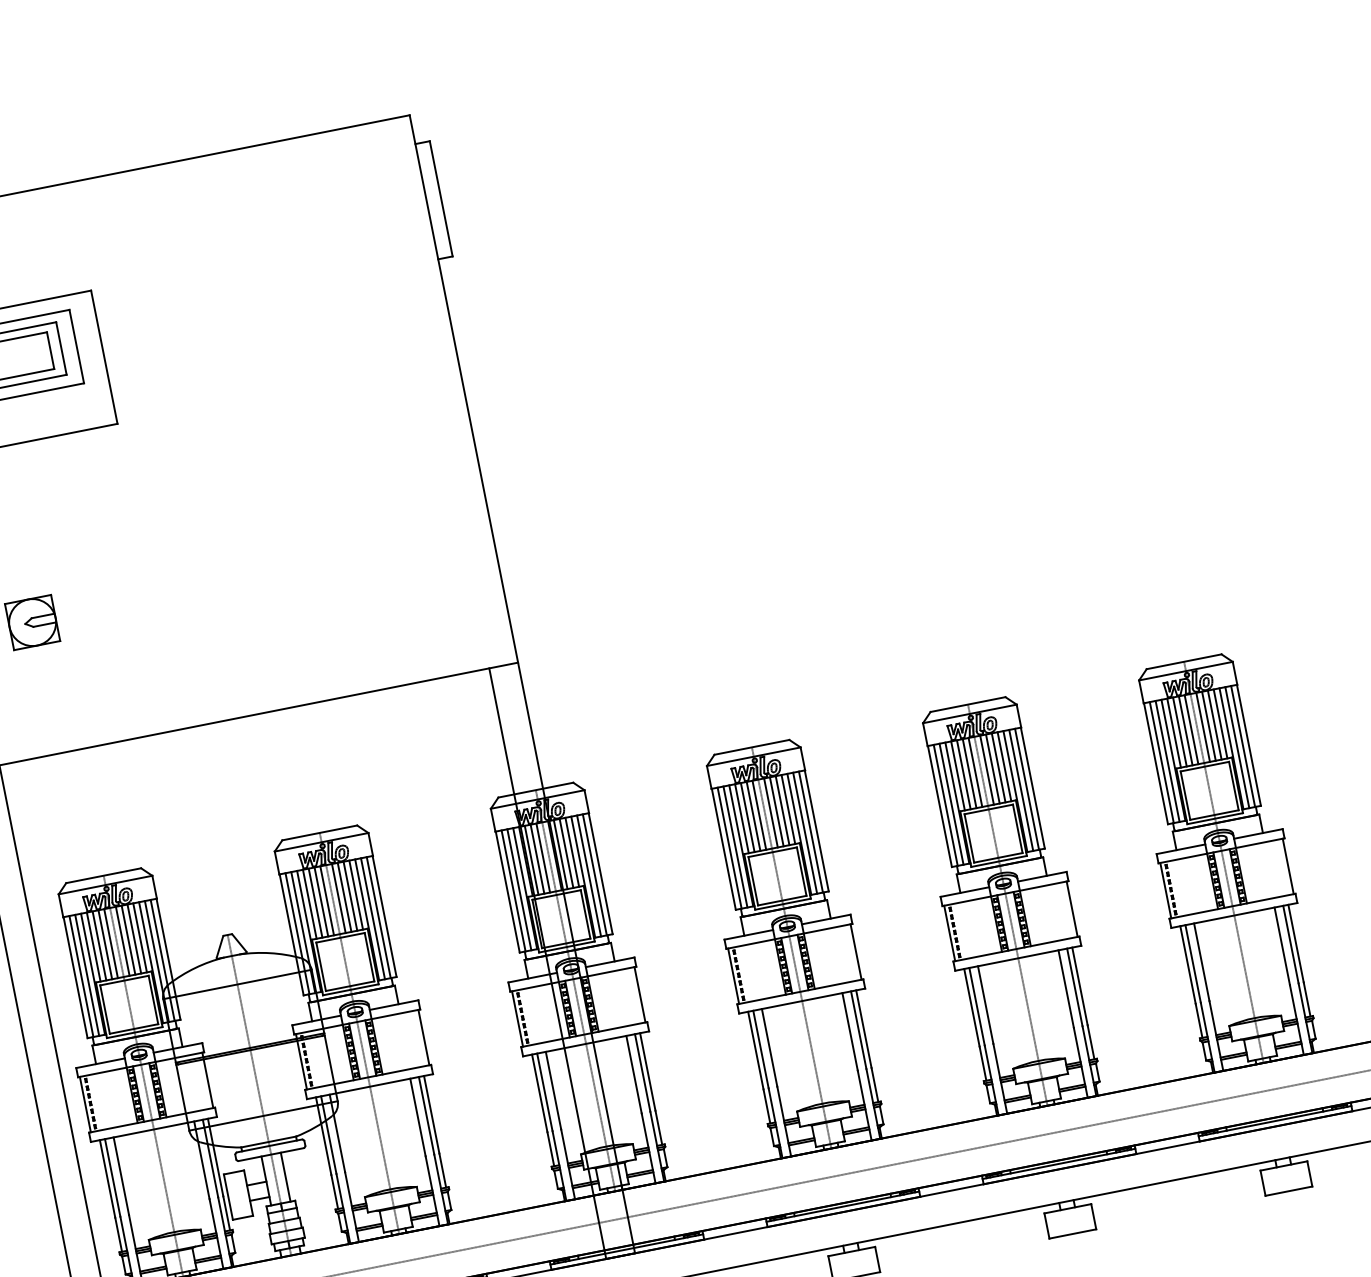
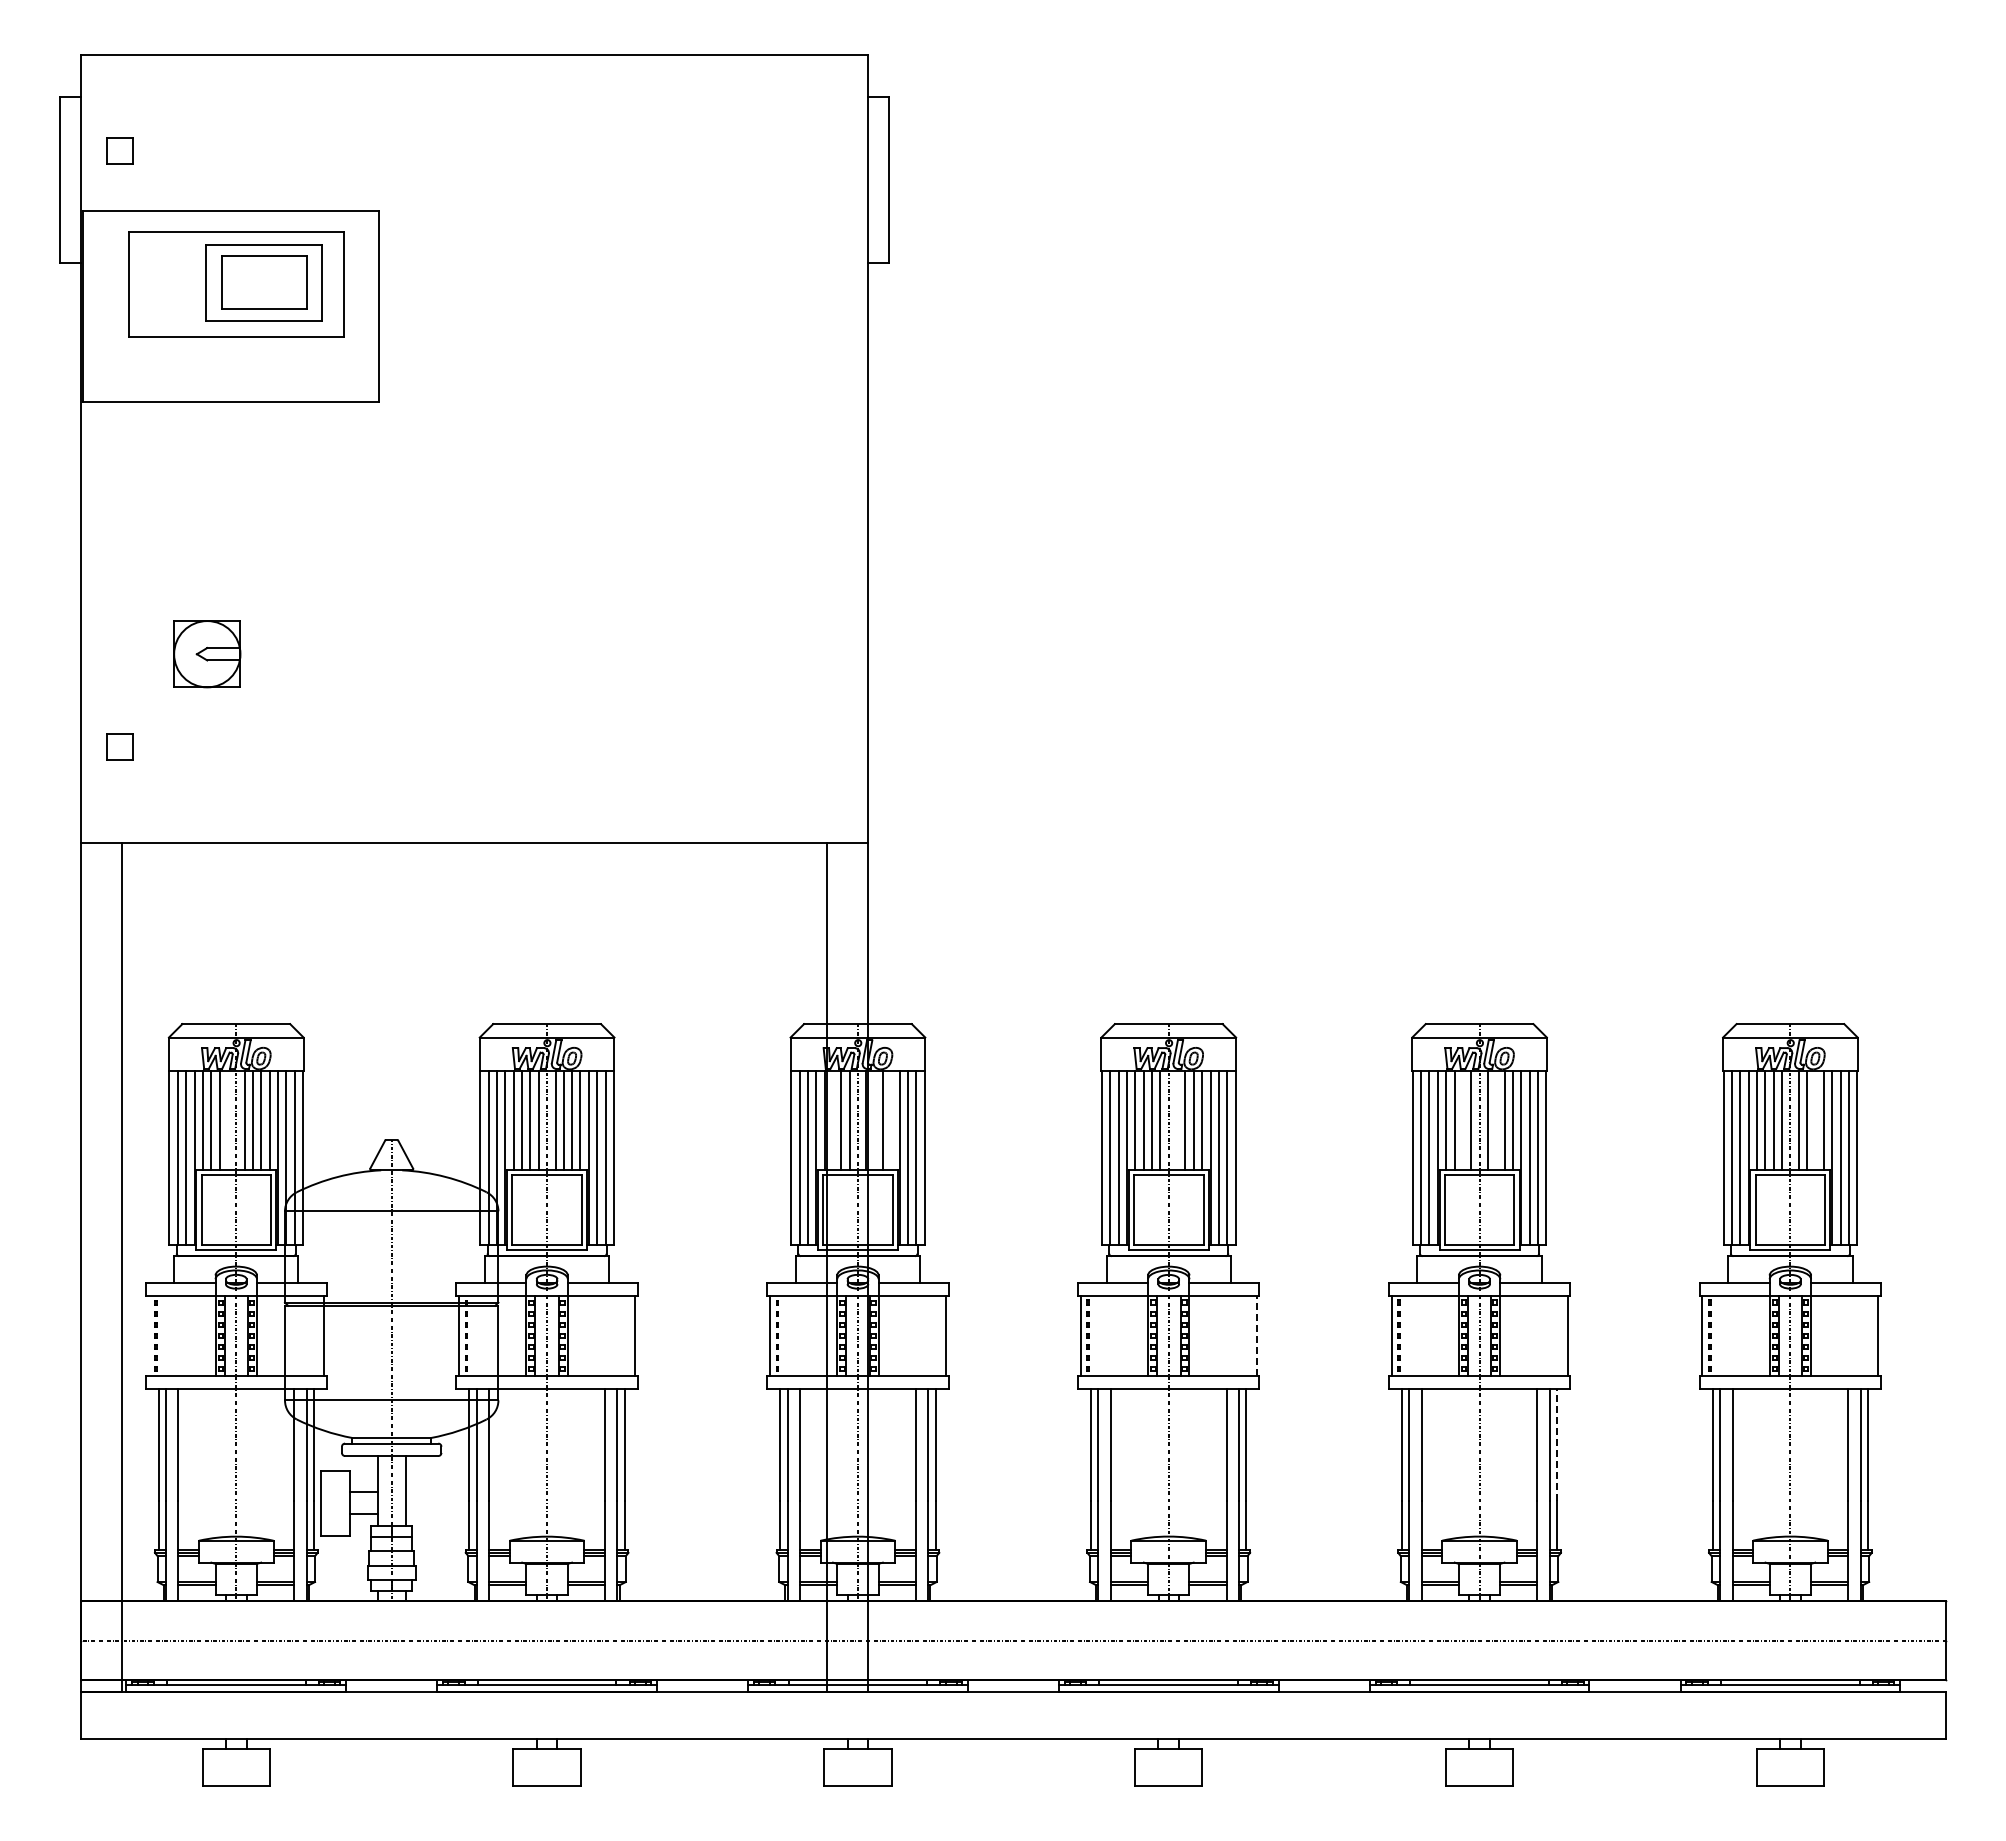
line: (1214, 724) -> (1815, 1119), removed
line: (992, 768) -> (1496, 1119), removed
line: (969, 773) -> (1462, 1119), removed
line: (771, 812) -> (1177, 1119), removed
line: (572, 851) -> (891, 1119), removed
line: (560, 854) -> (874, 1119), removed
line: (531, 859) -> (832, 1119), removed
line: (110, 943) -> (227, 1119), removed
line: (855, 951) -> (1256, 1335), solid -> dashed
line: (1080, 986) -> (1557, 1444), solid -> dashed
line: (85, 1104) -> (148, 1335), removed

